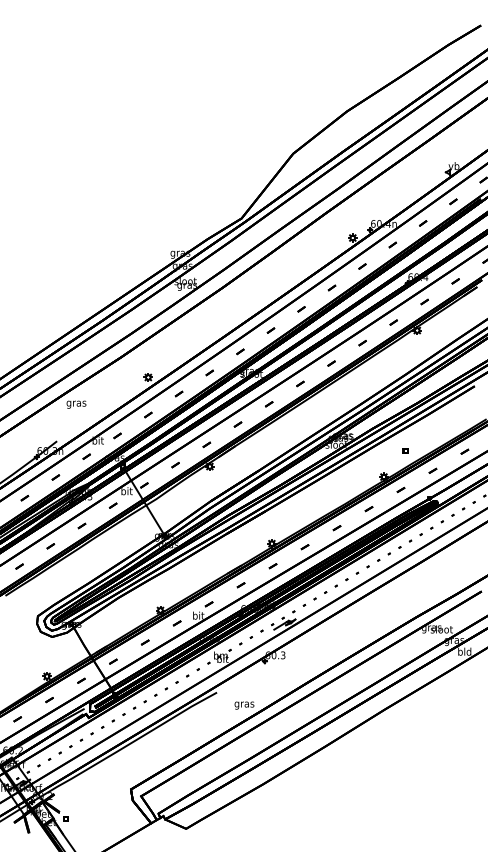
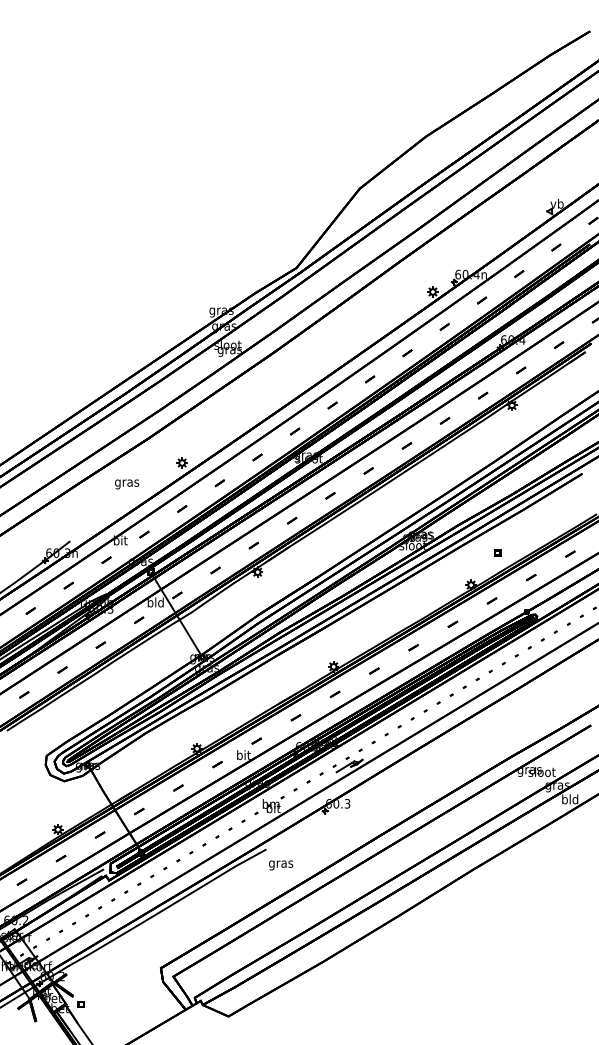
text: (76, 404) -> (127, 484), moved
text: (126, 491) -> (155, 602), bit -> bld
text: (244, 705) -> (281, 865), moved

